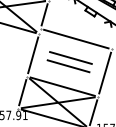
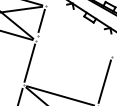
line: (76, 38) -> (74, 45), removed
part: (69, 62) -> (67, 70), size x0.6

